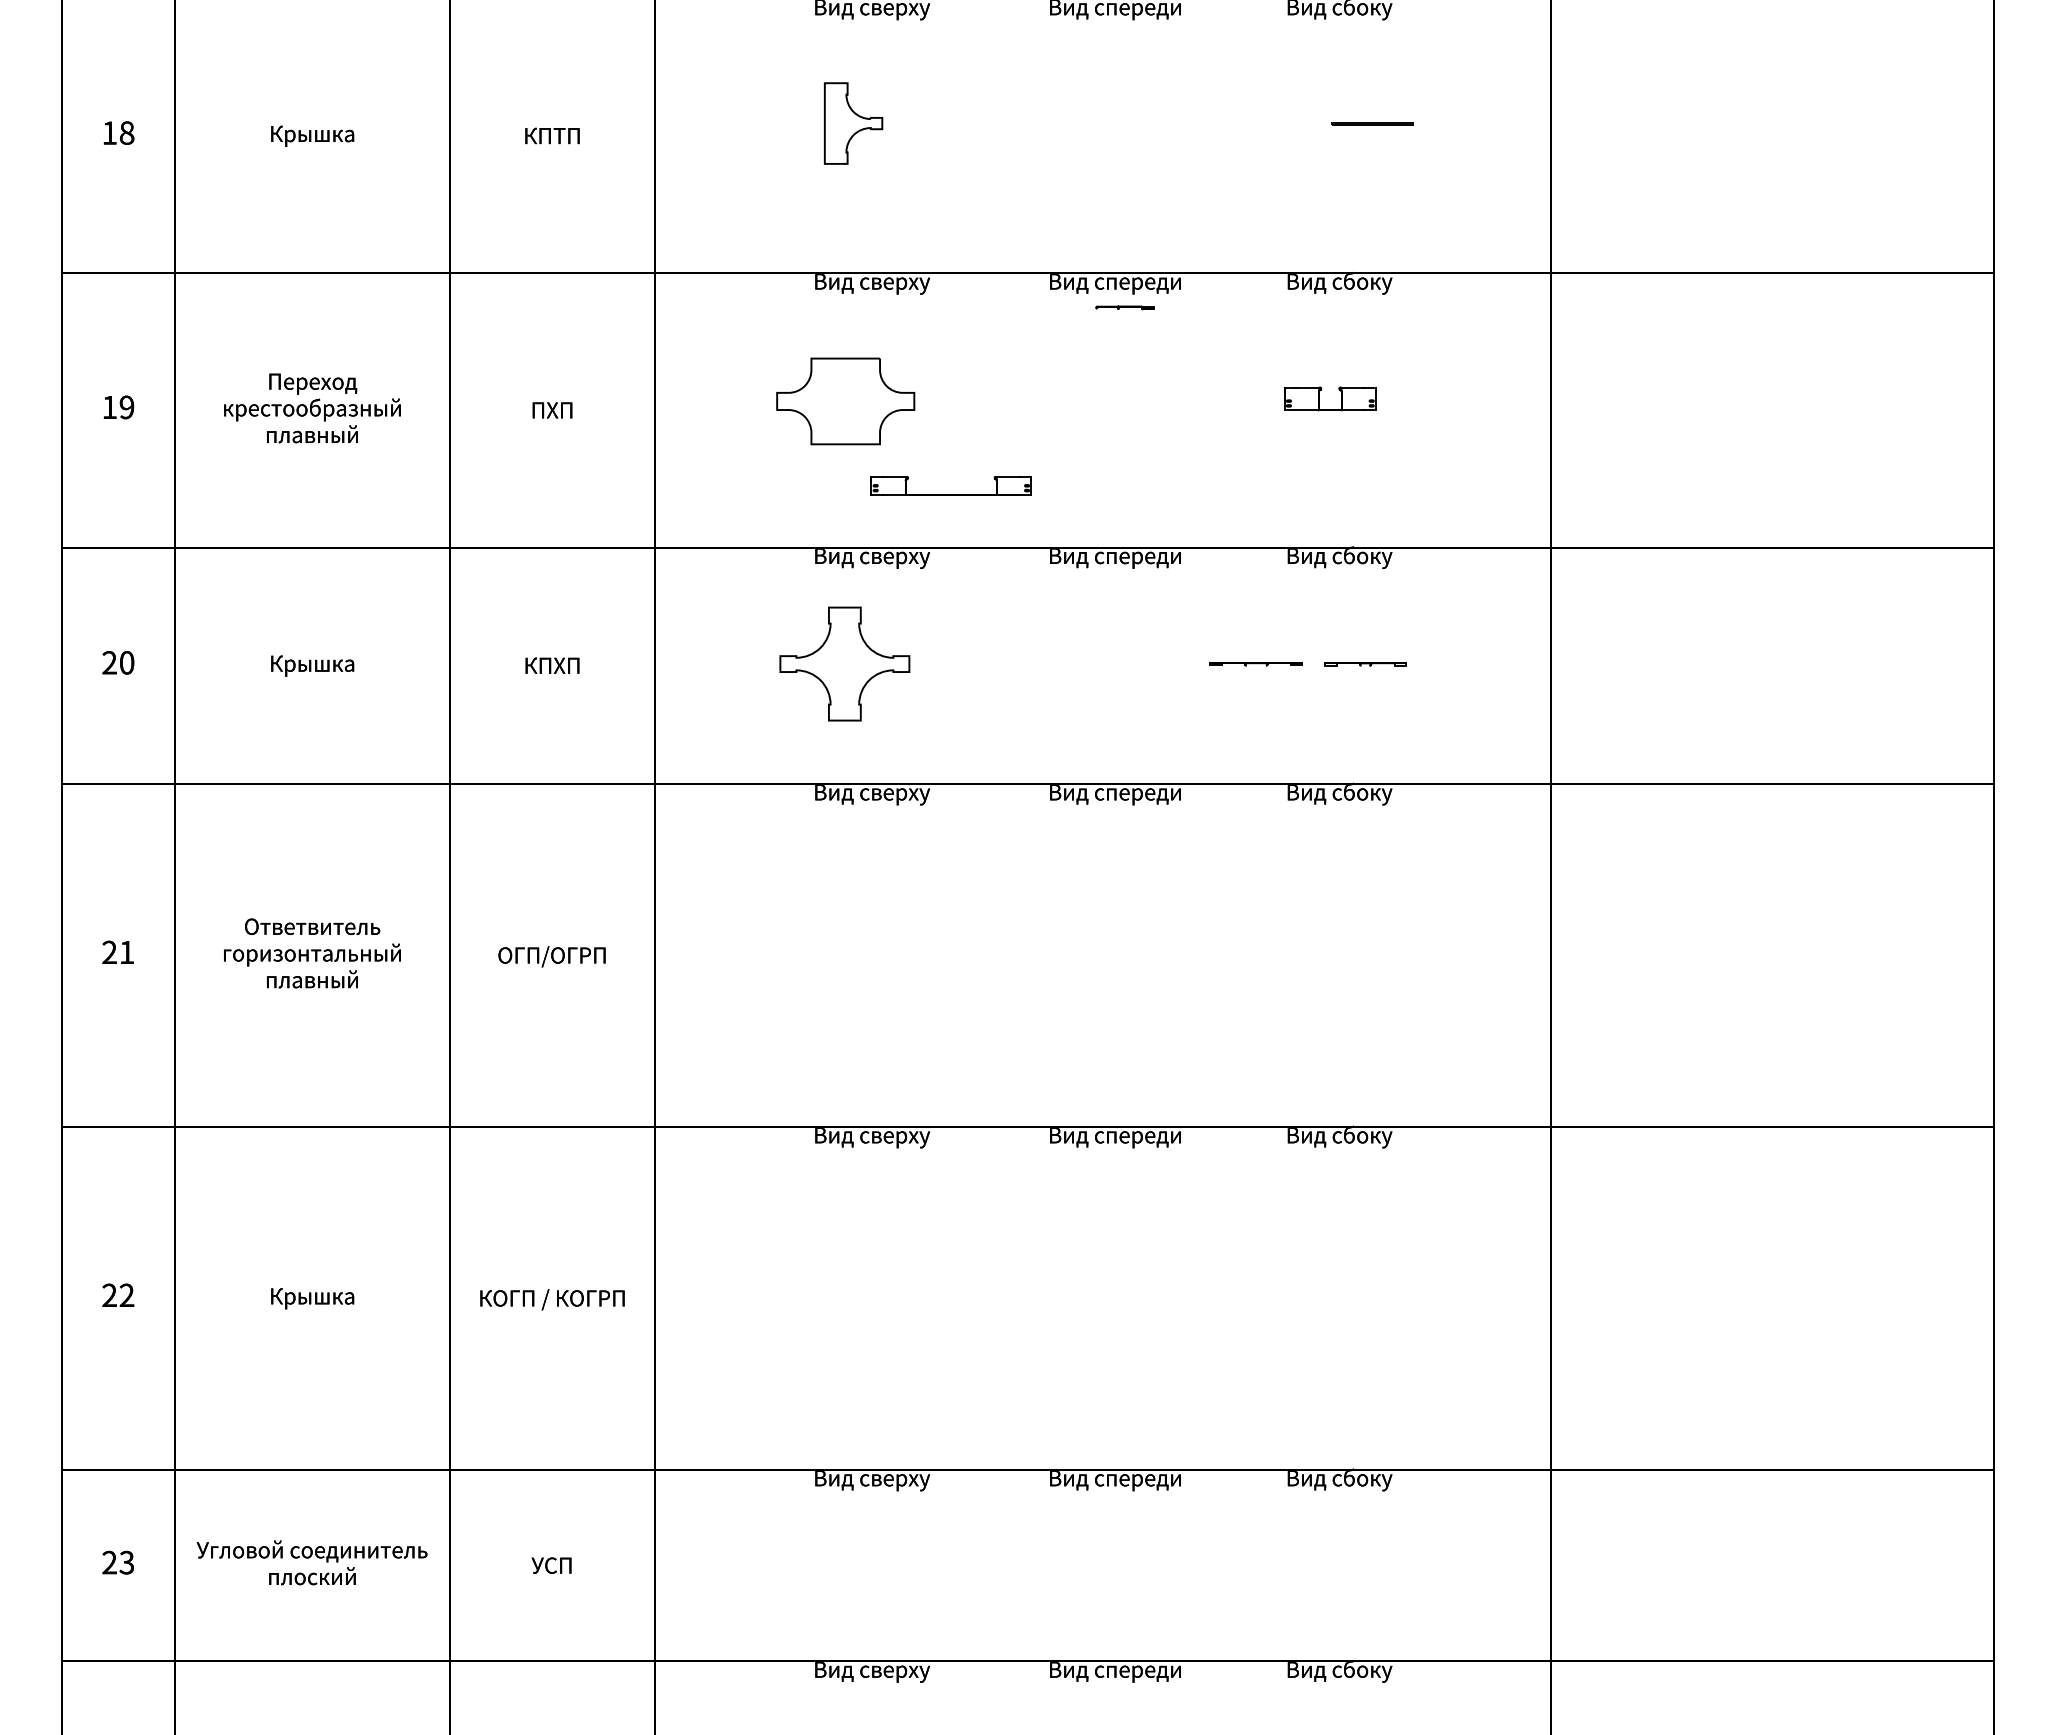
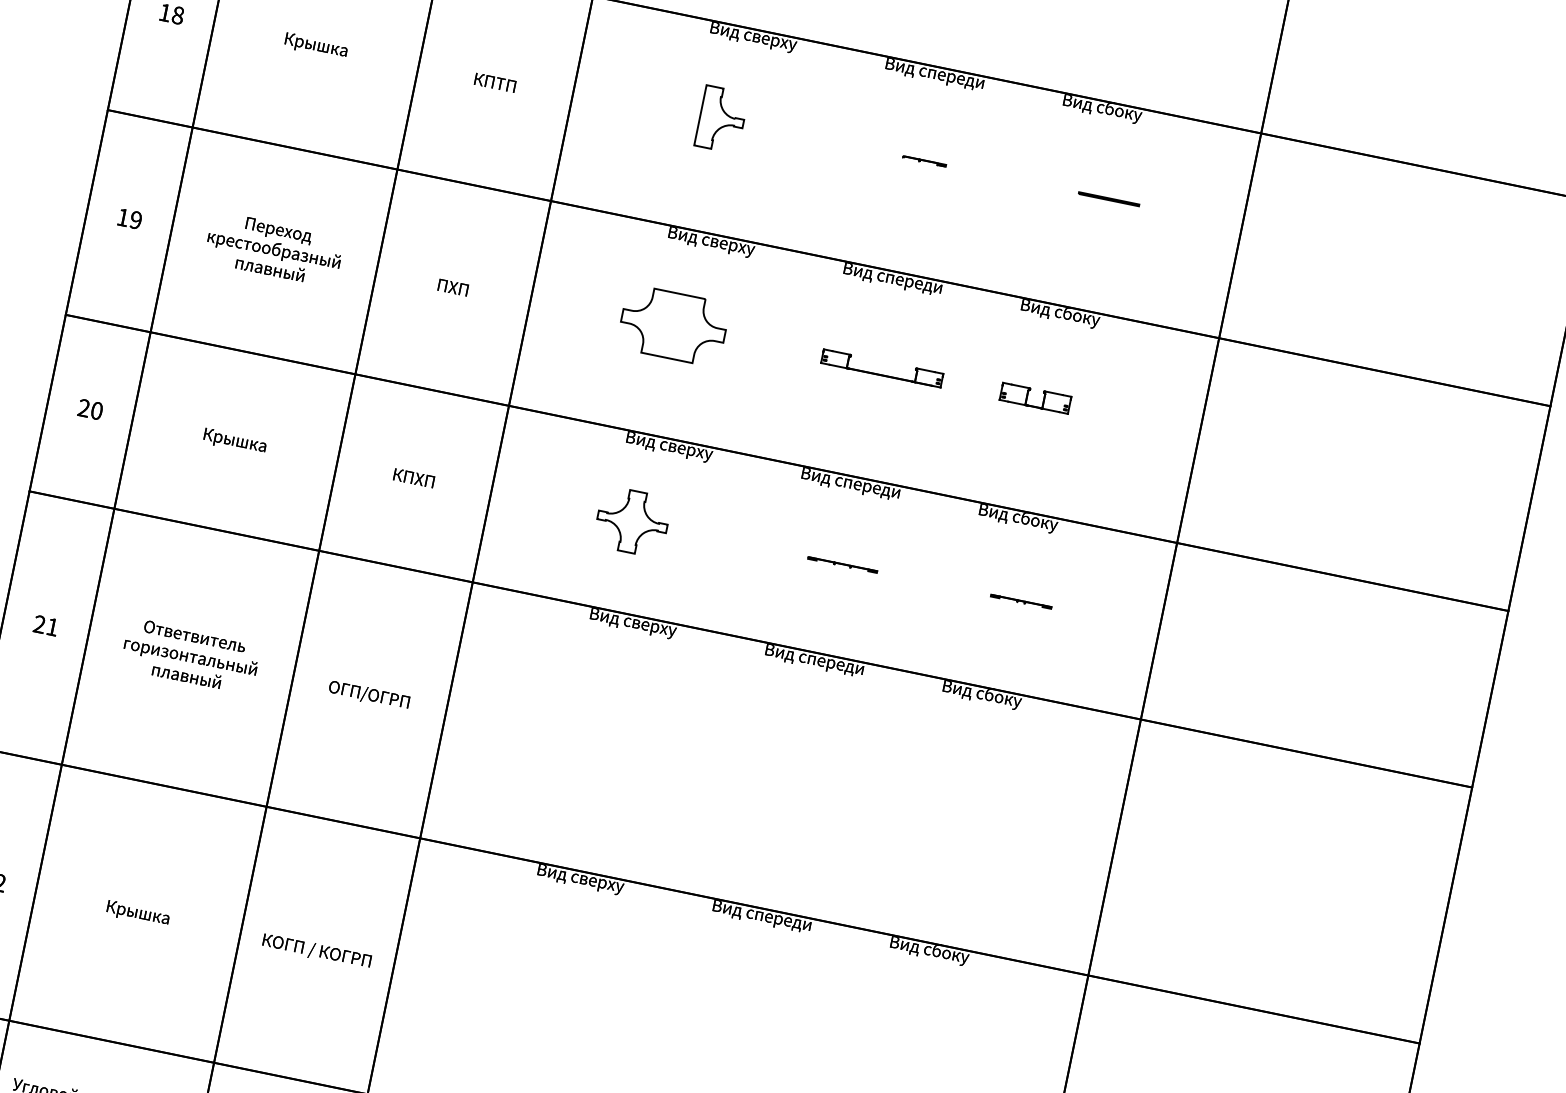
part: (1124, 307) -> (924, 161), moved
part: (950, 494) -> (880, 374), moved
part: (844, 664) -> (632, 522), size x0.71
part: (1255, 664) -> (841, 565), moved

